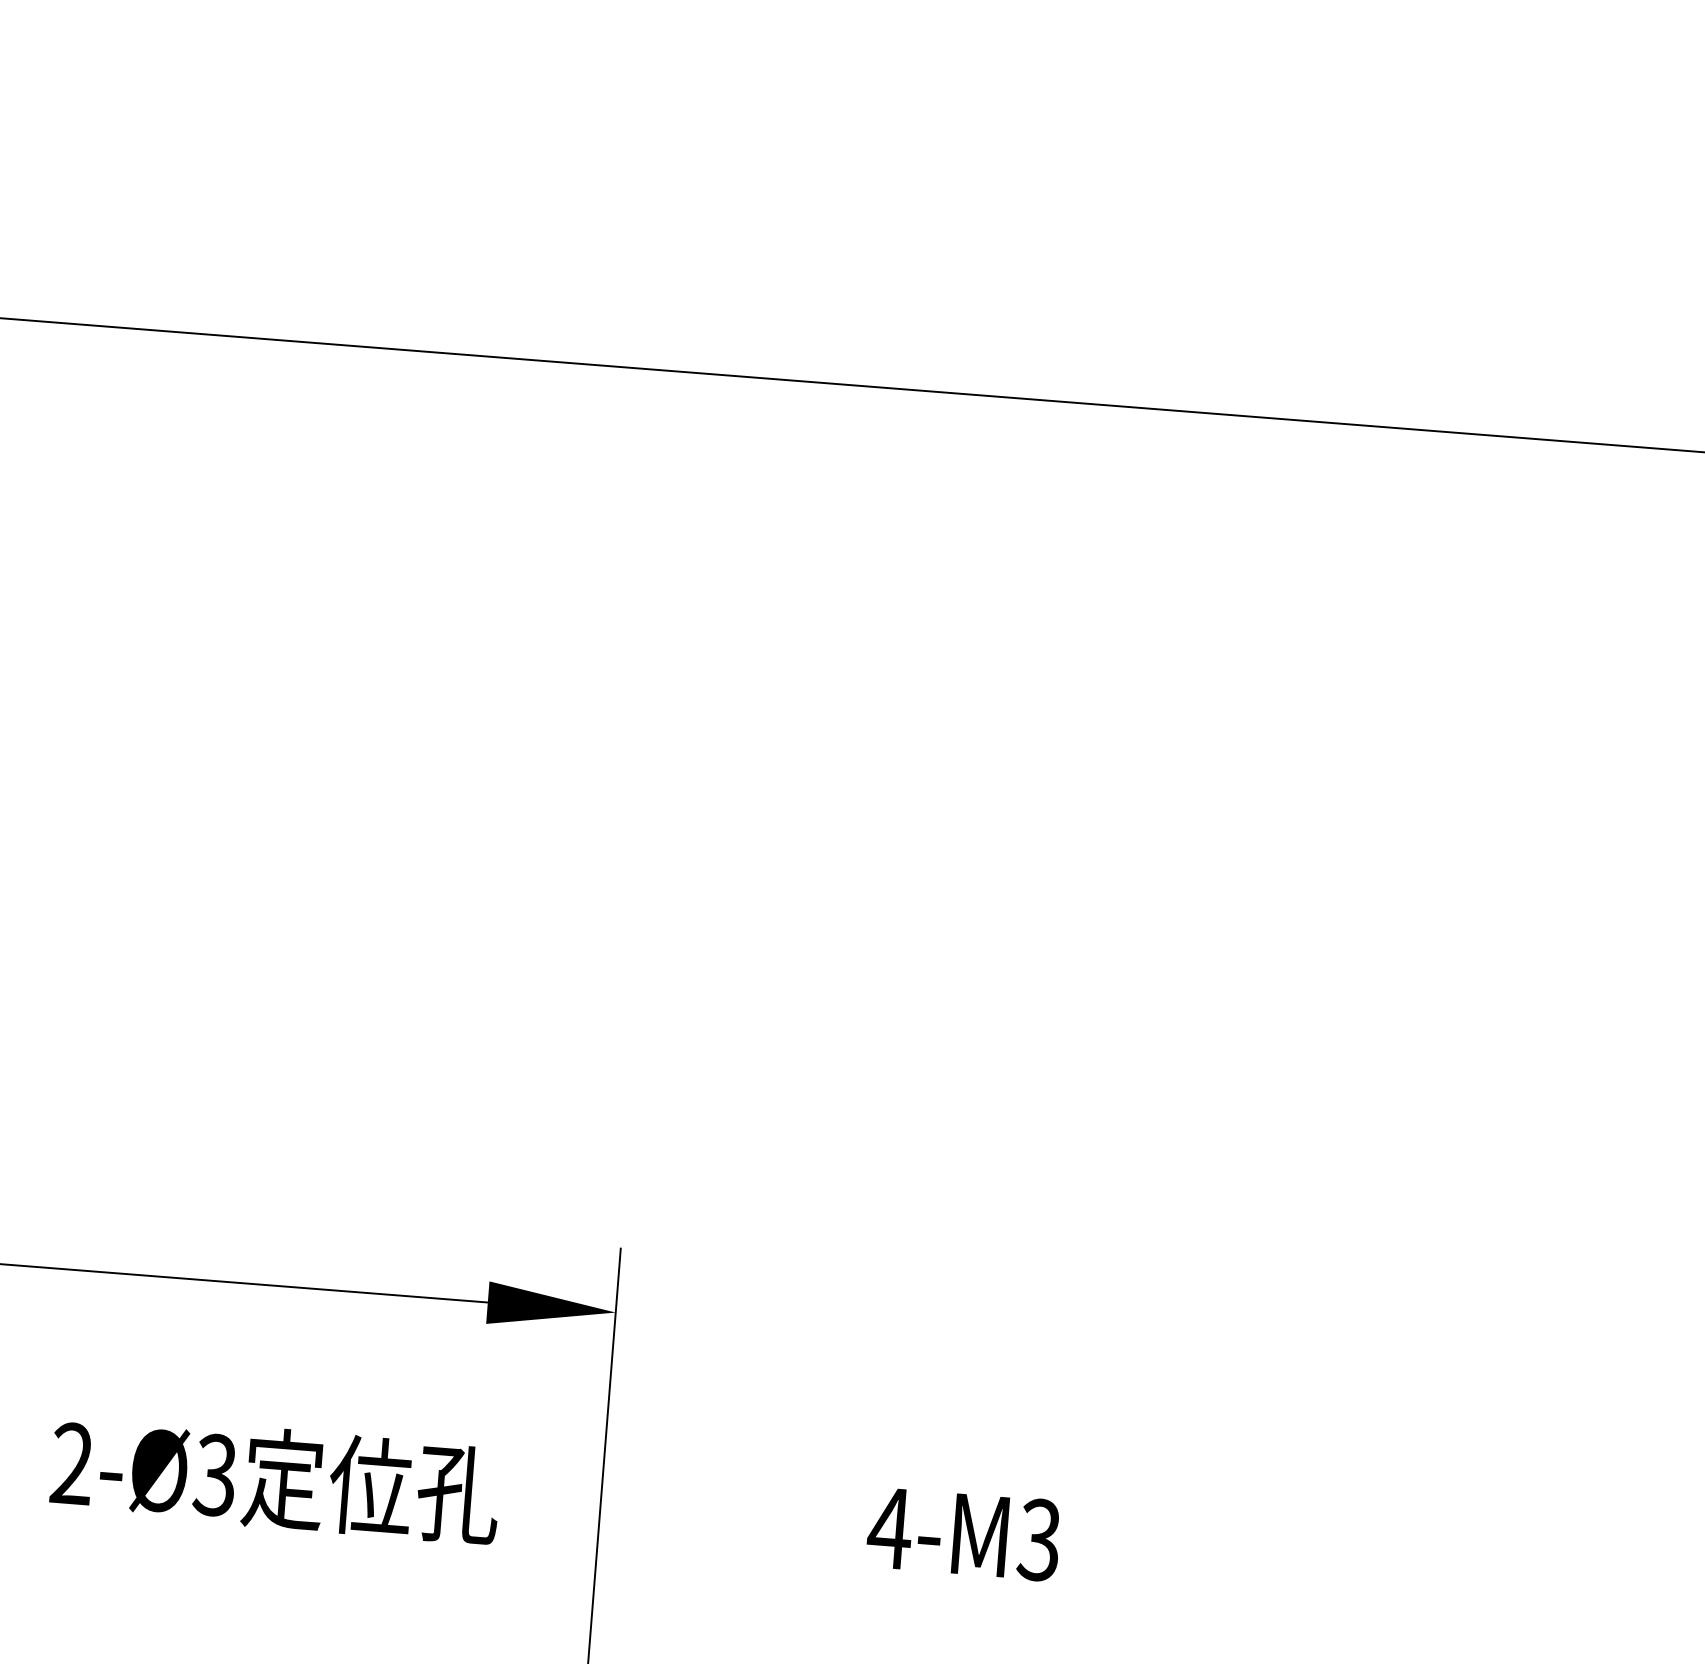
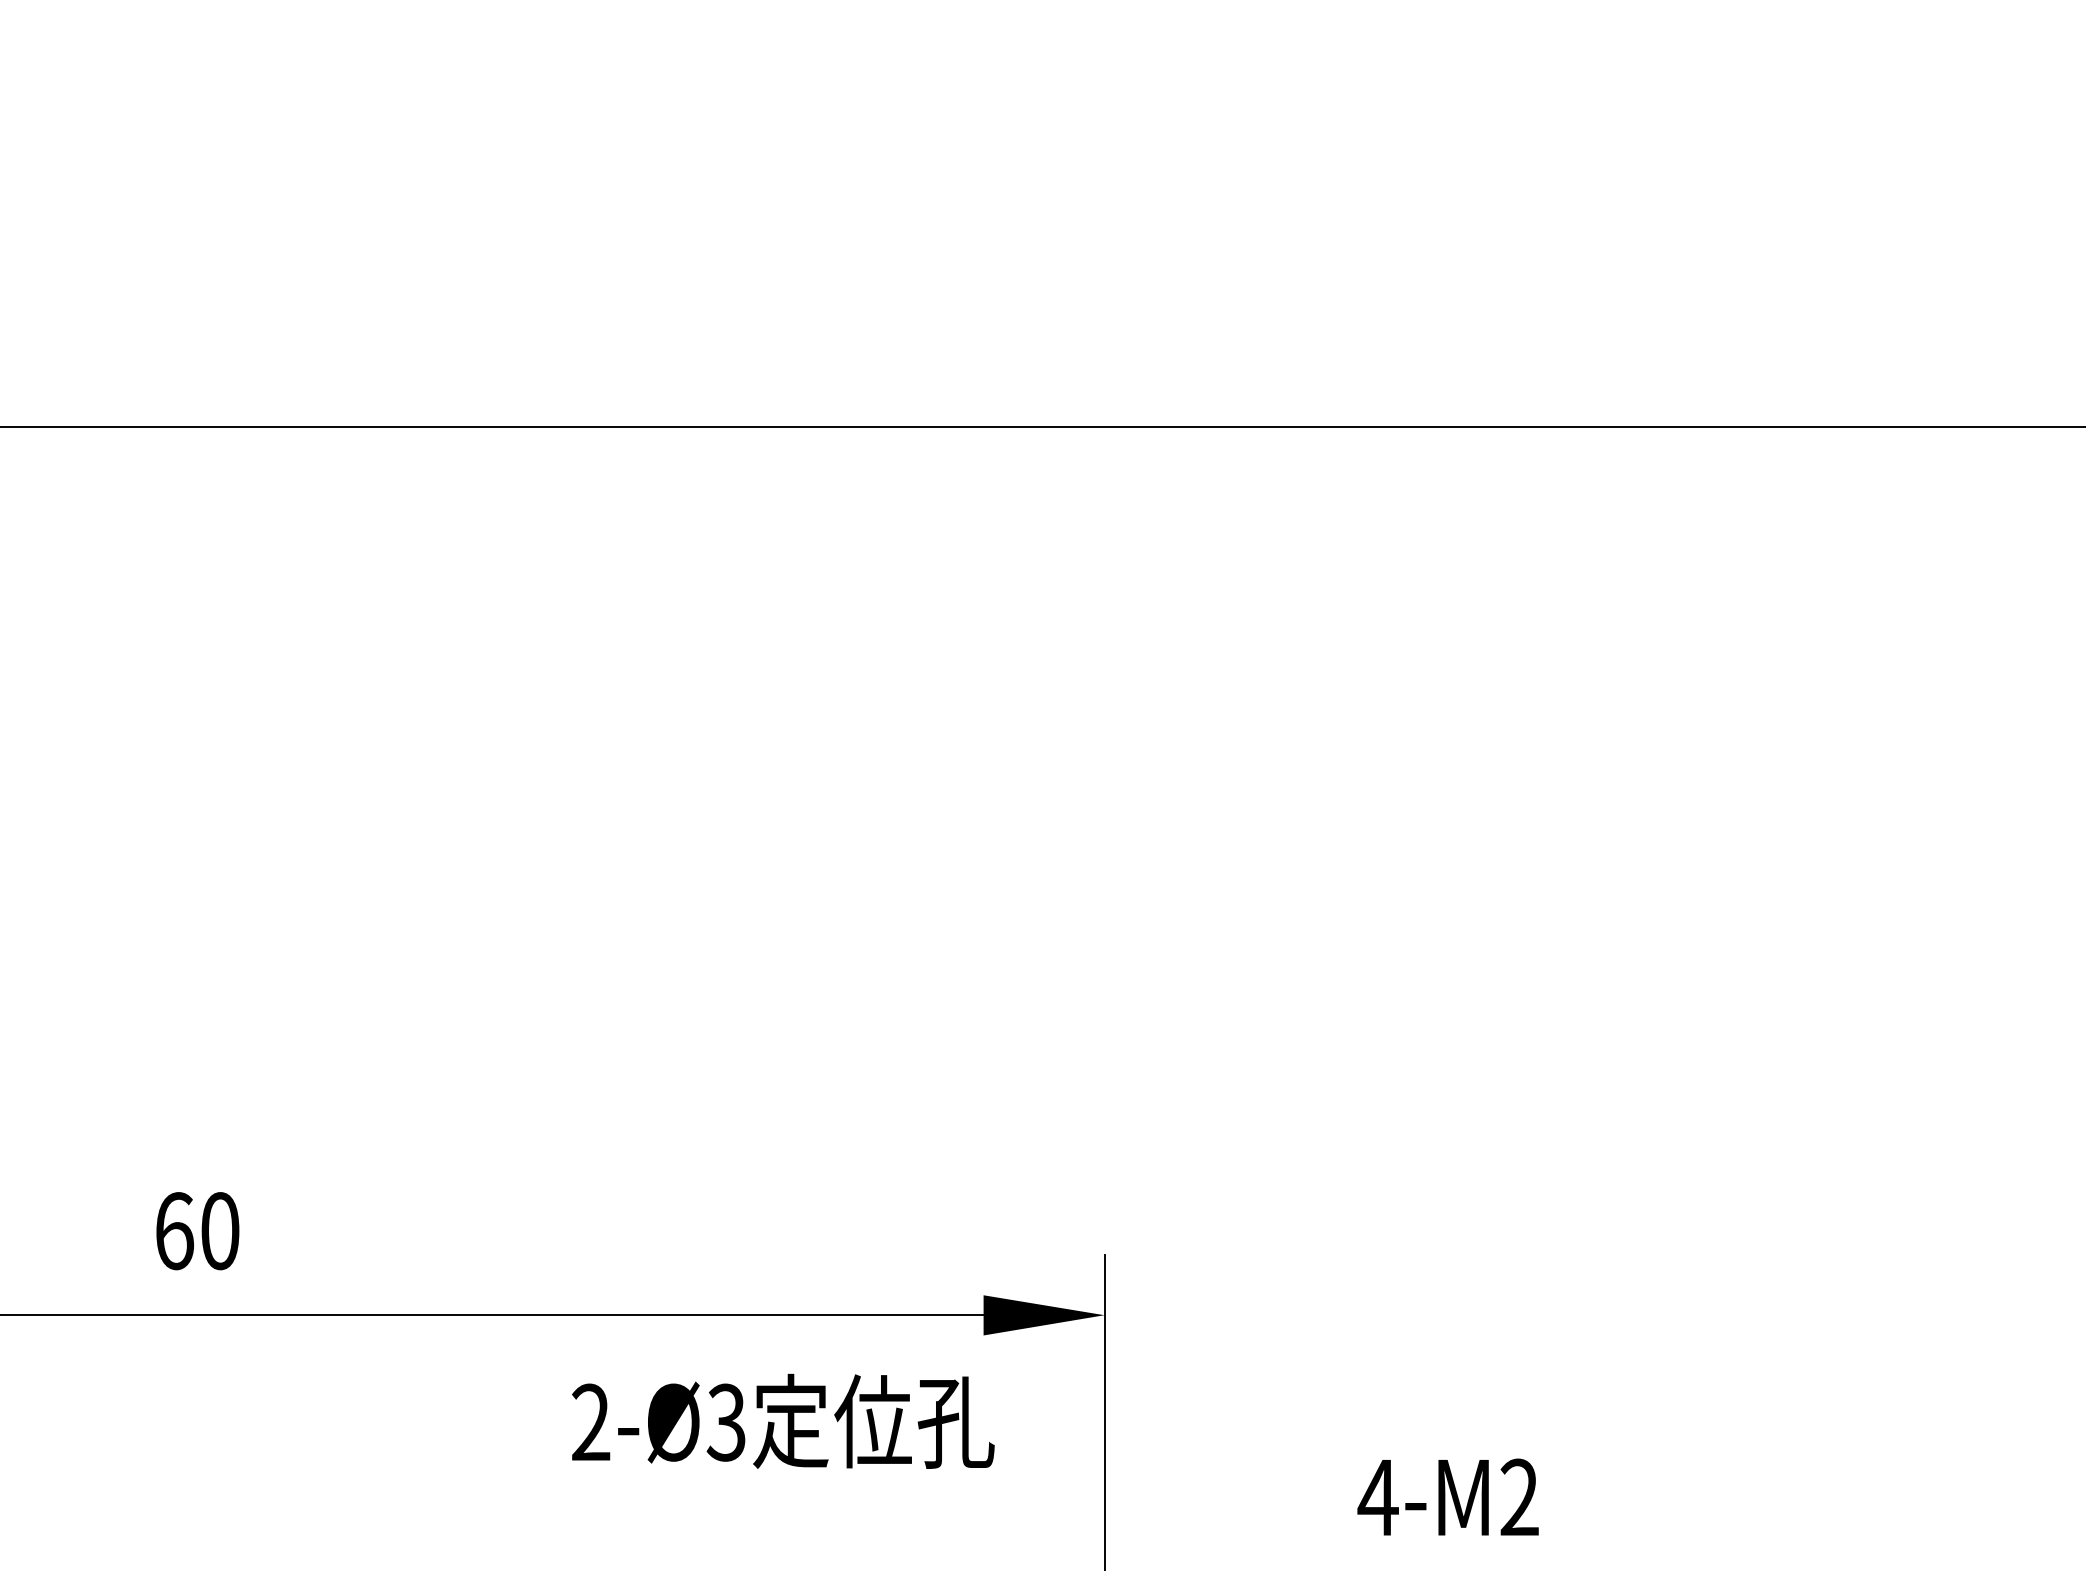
text: (275, 1477) -> (783, 1420), moved
text: (1038, 1539) -> (1518, 1497), 4-M3 -> 4-M2

